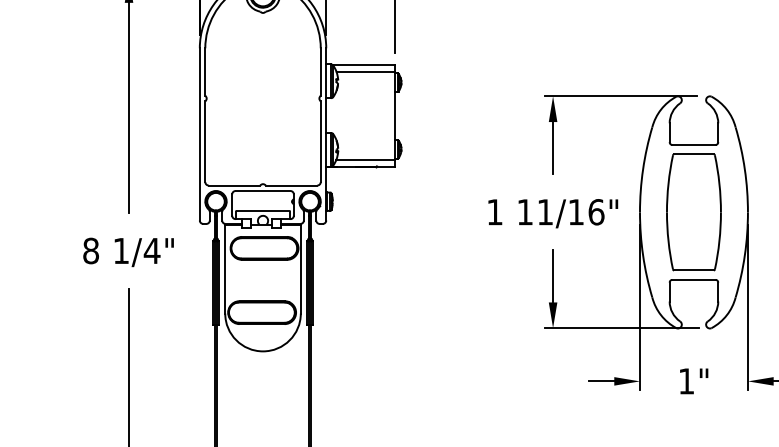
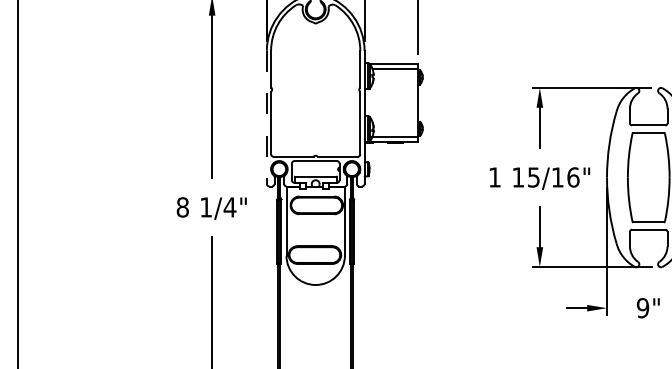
line: (199, 134) -> (266, 117), solid -> dashed
text: (544, 212) -> (533, 177), 11/16" -> 15/16"
text: (685, 381) -> (642, 308), 1" -> 9"

